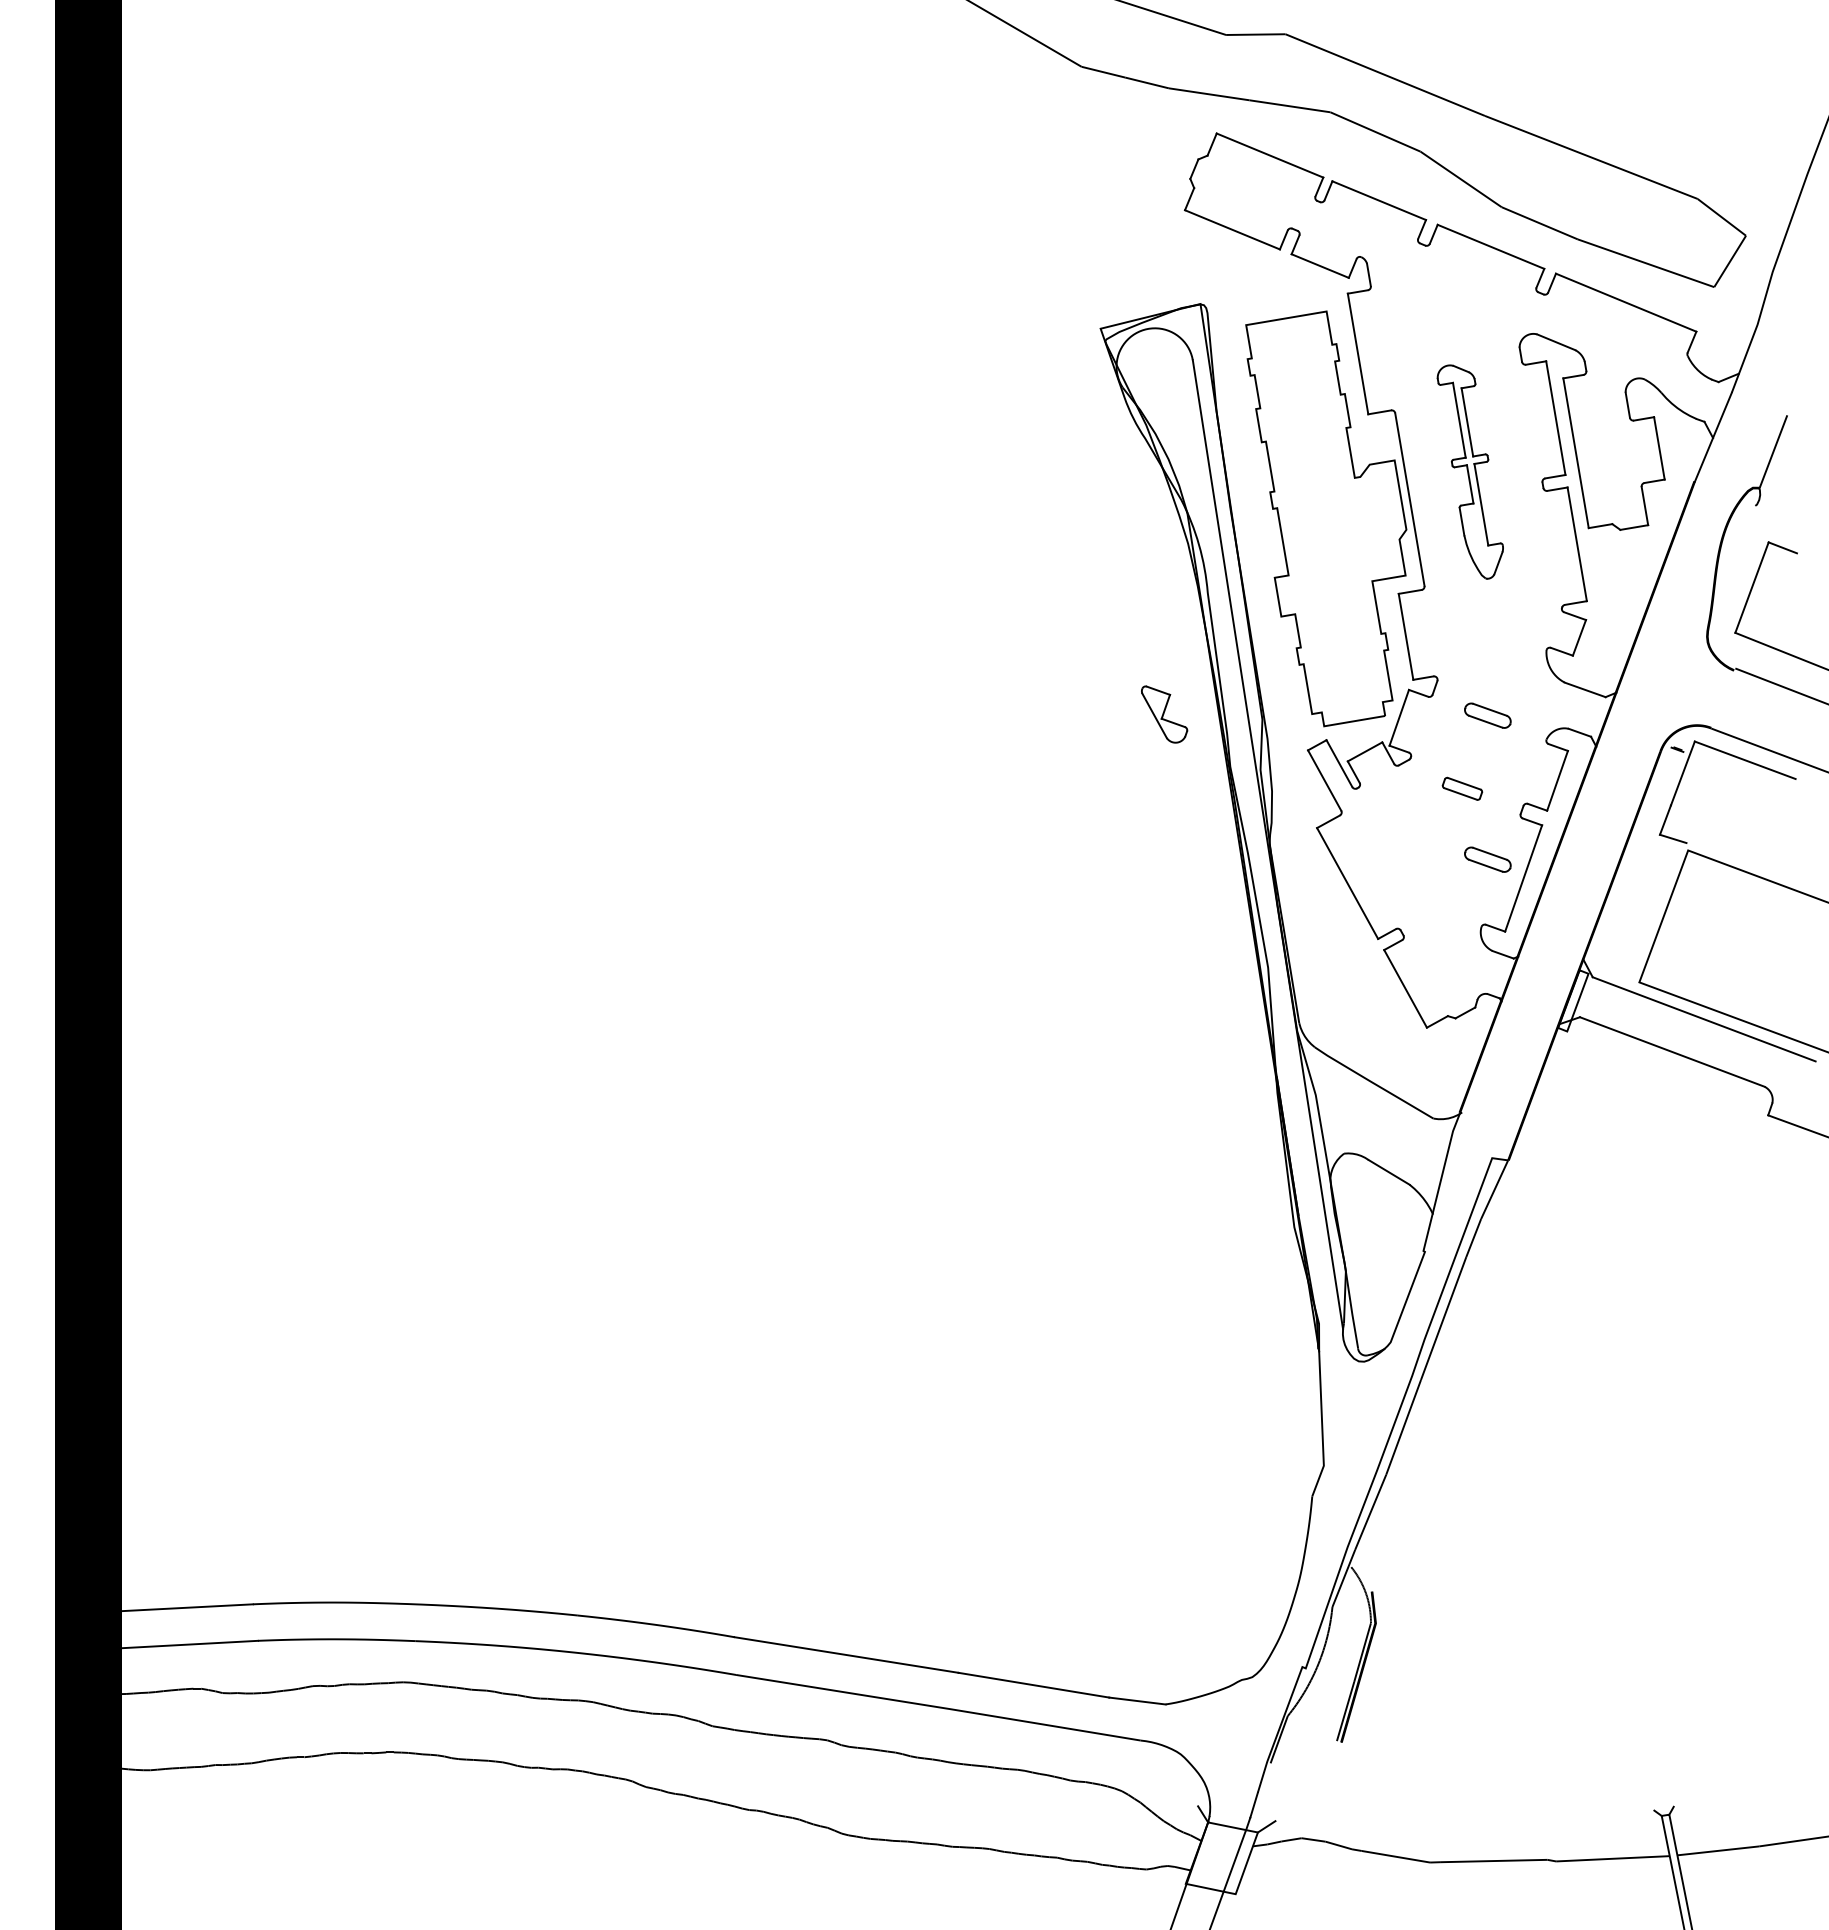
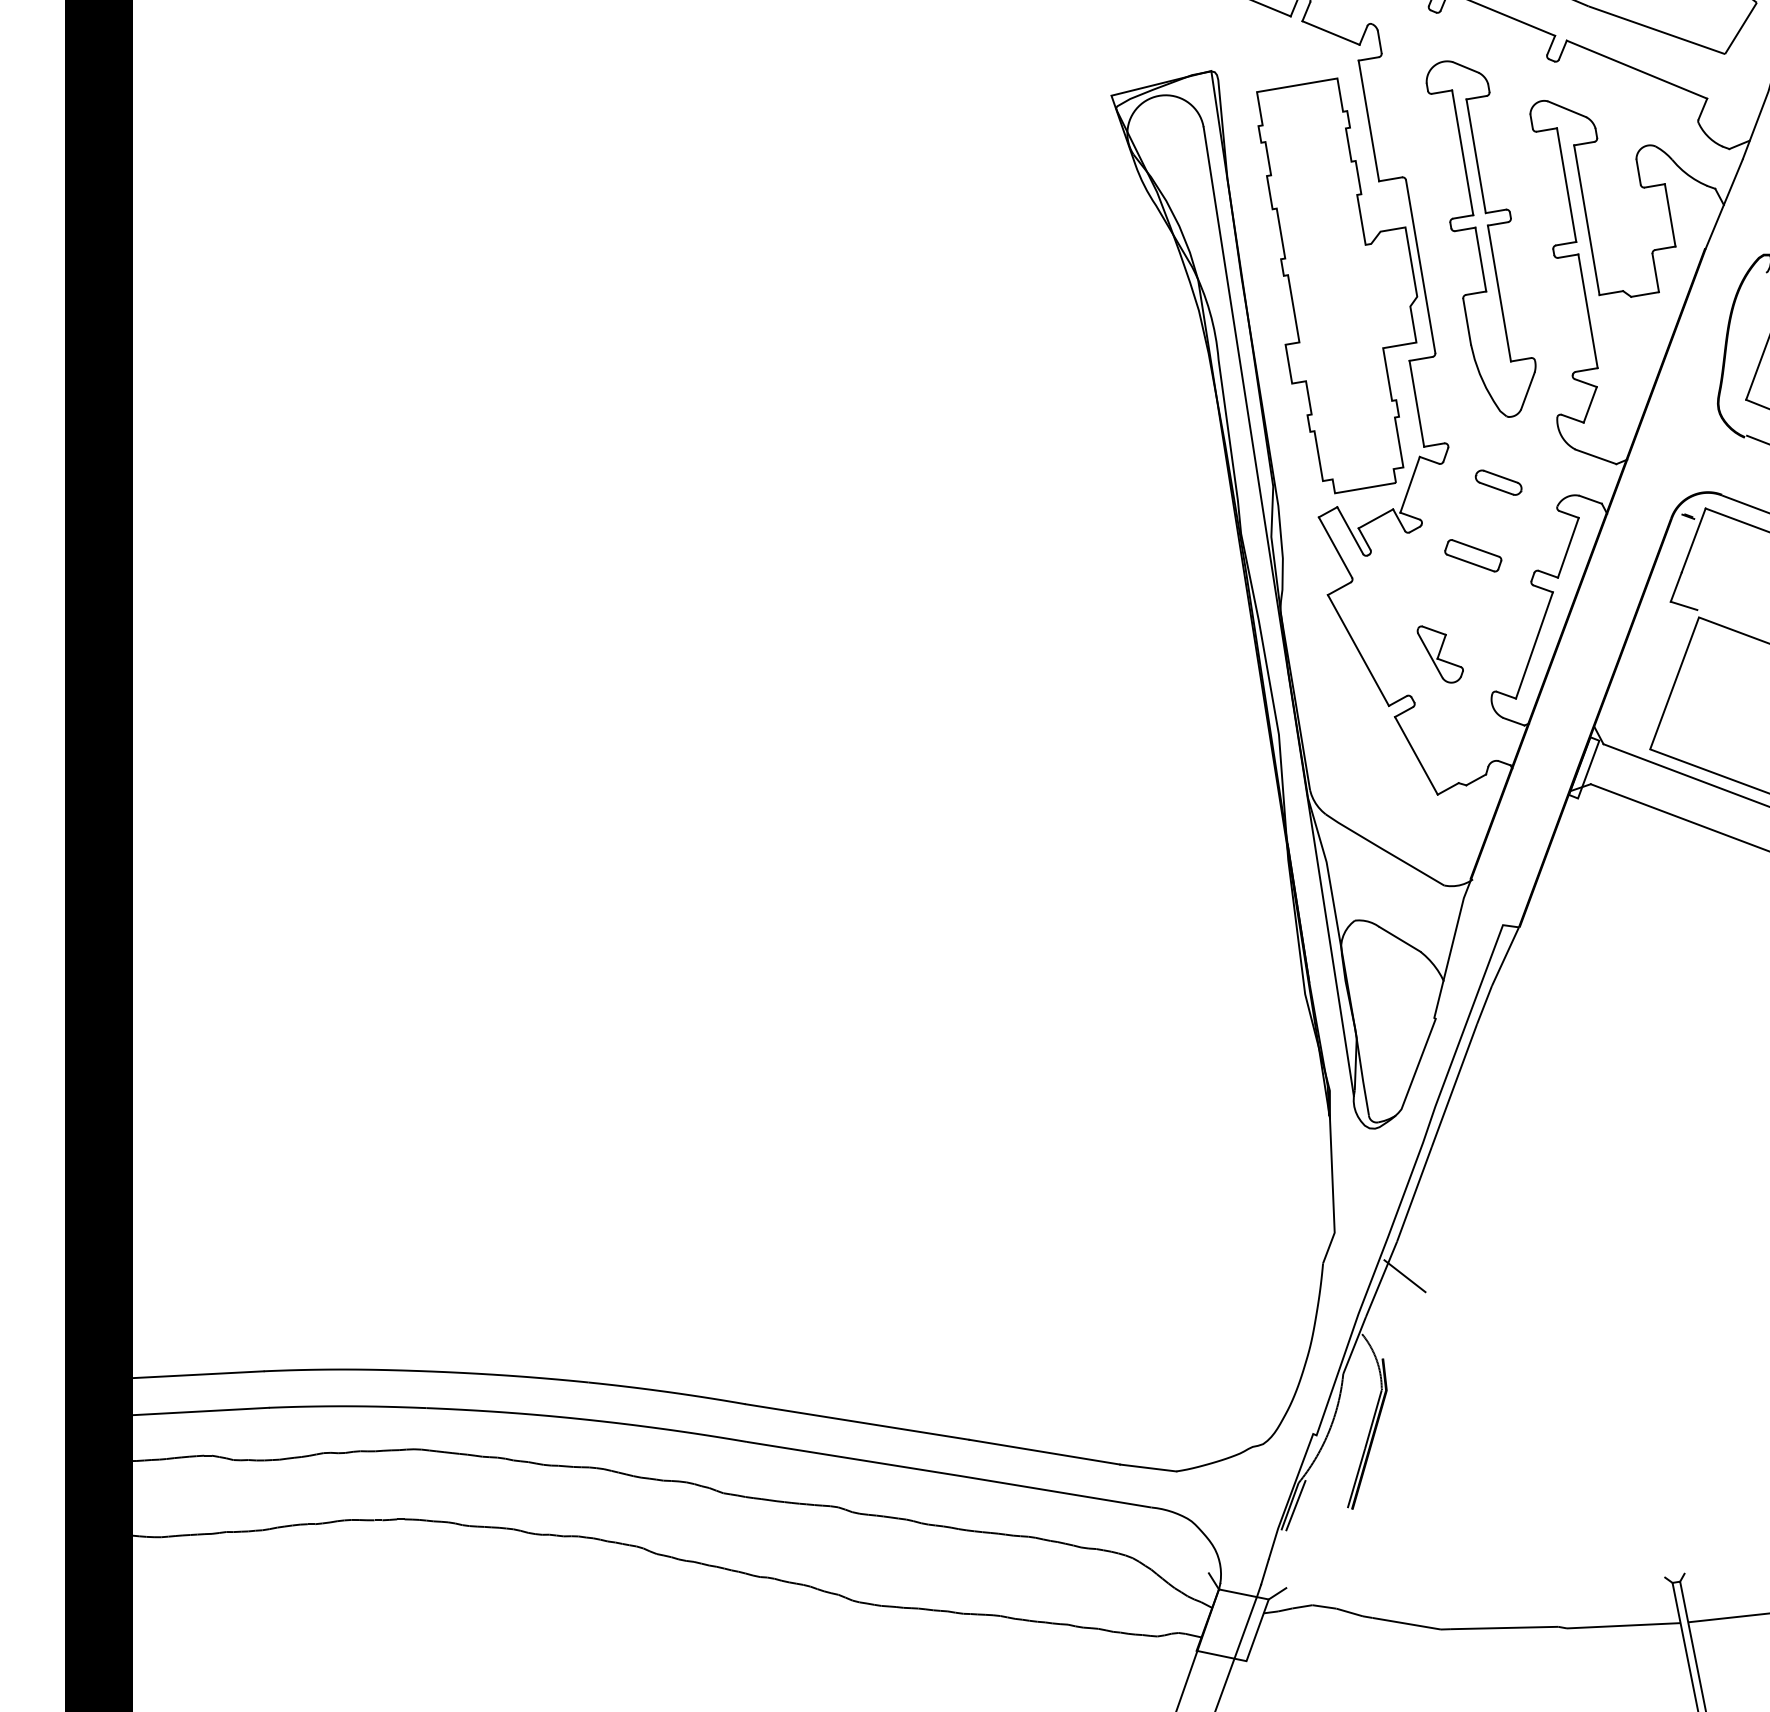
part: (1470, 471) -> (1481, 238), size x1.67
part: (1164, 714) -> (1440, 654), moved
part: (1462, 788) -> (1473, 555), size x1.43
part: (1487, 859) -> (1498, 626), removed
line: (1393, 1508) -> (1404, 1275), added
line: (1284, 1738) -> (1295, 1505), added

